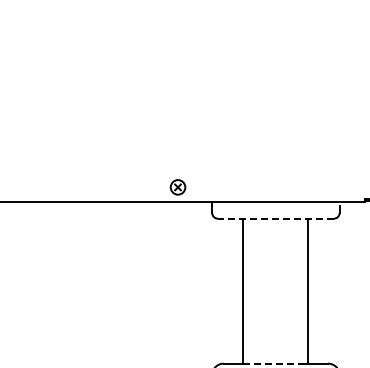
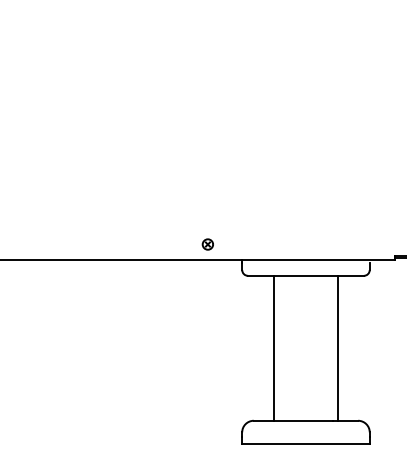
part: (177, 187) -> (207, 244), size x0.71
line: (275, 218) -> (305, 275), dashed -> solid
line: (273, 363) -> (303, 420), dashed -> solid

